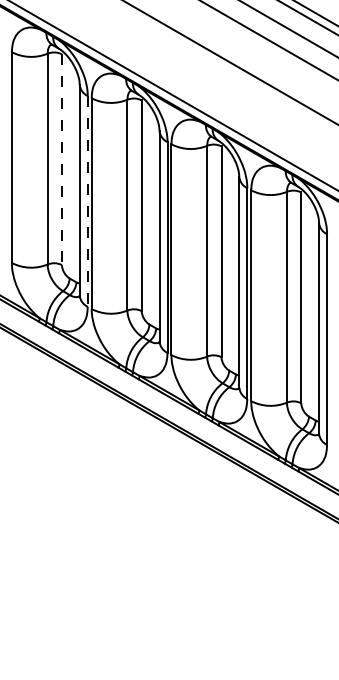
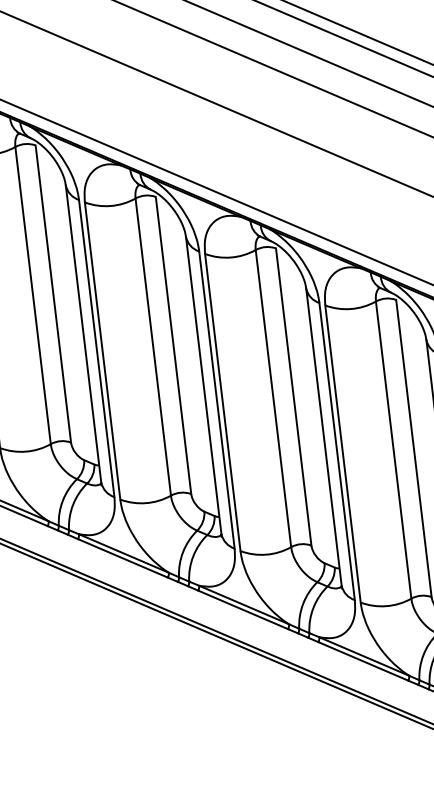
line: (61, 160) -> (52, 295), dashed -> solid
line: (87, 201) -> (96, 348), dashed -> solid

